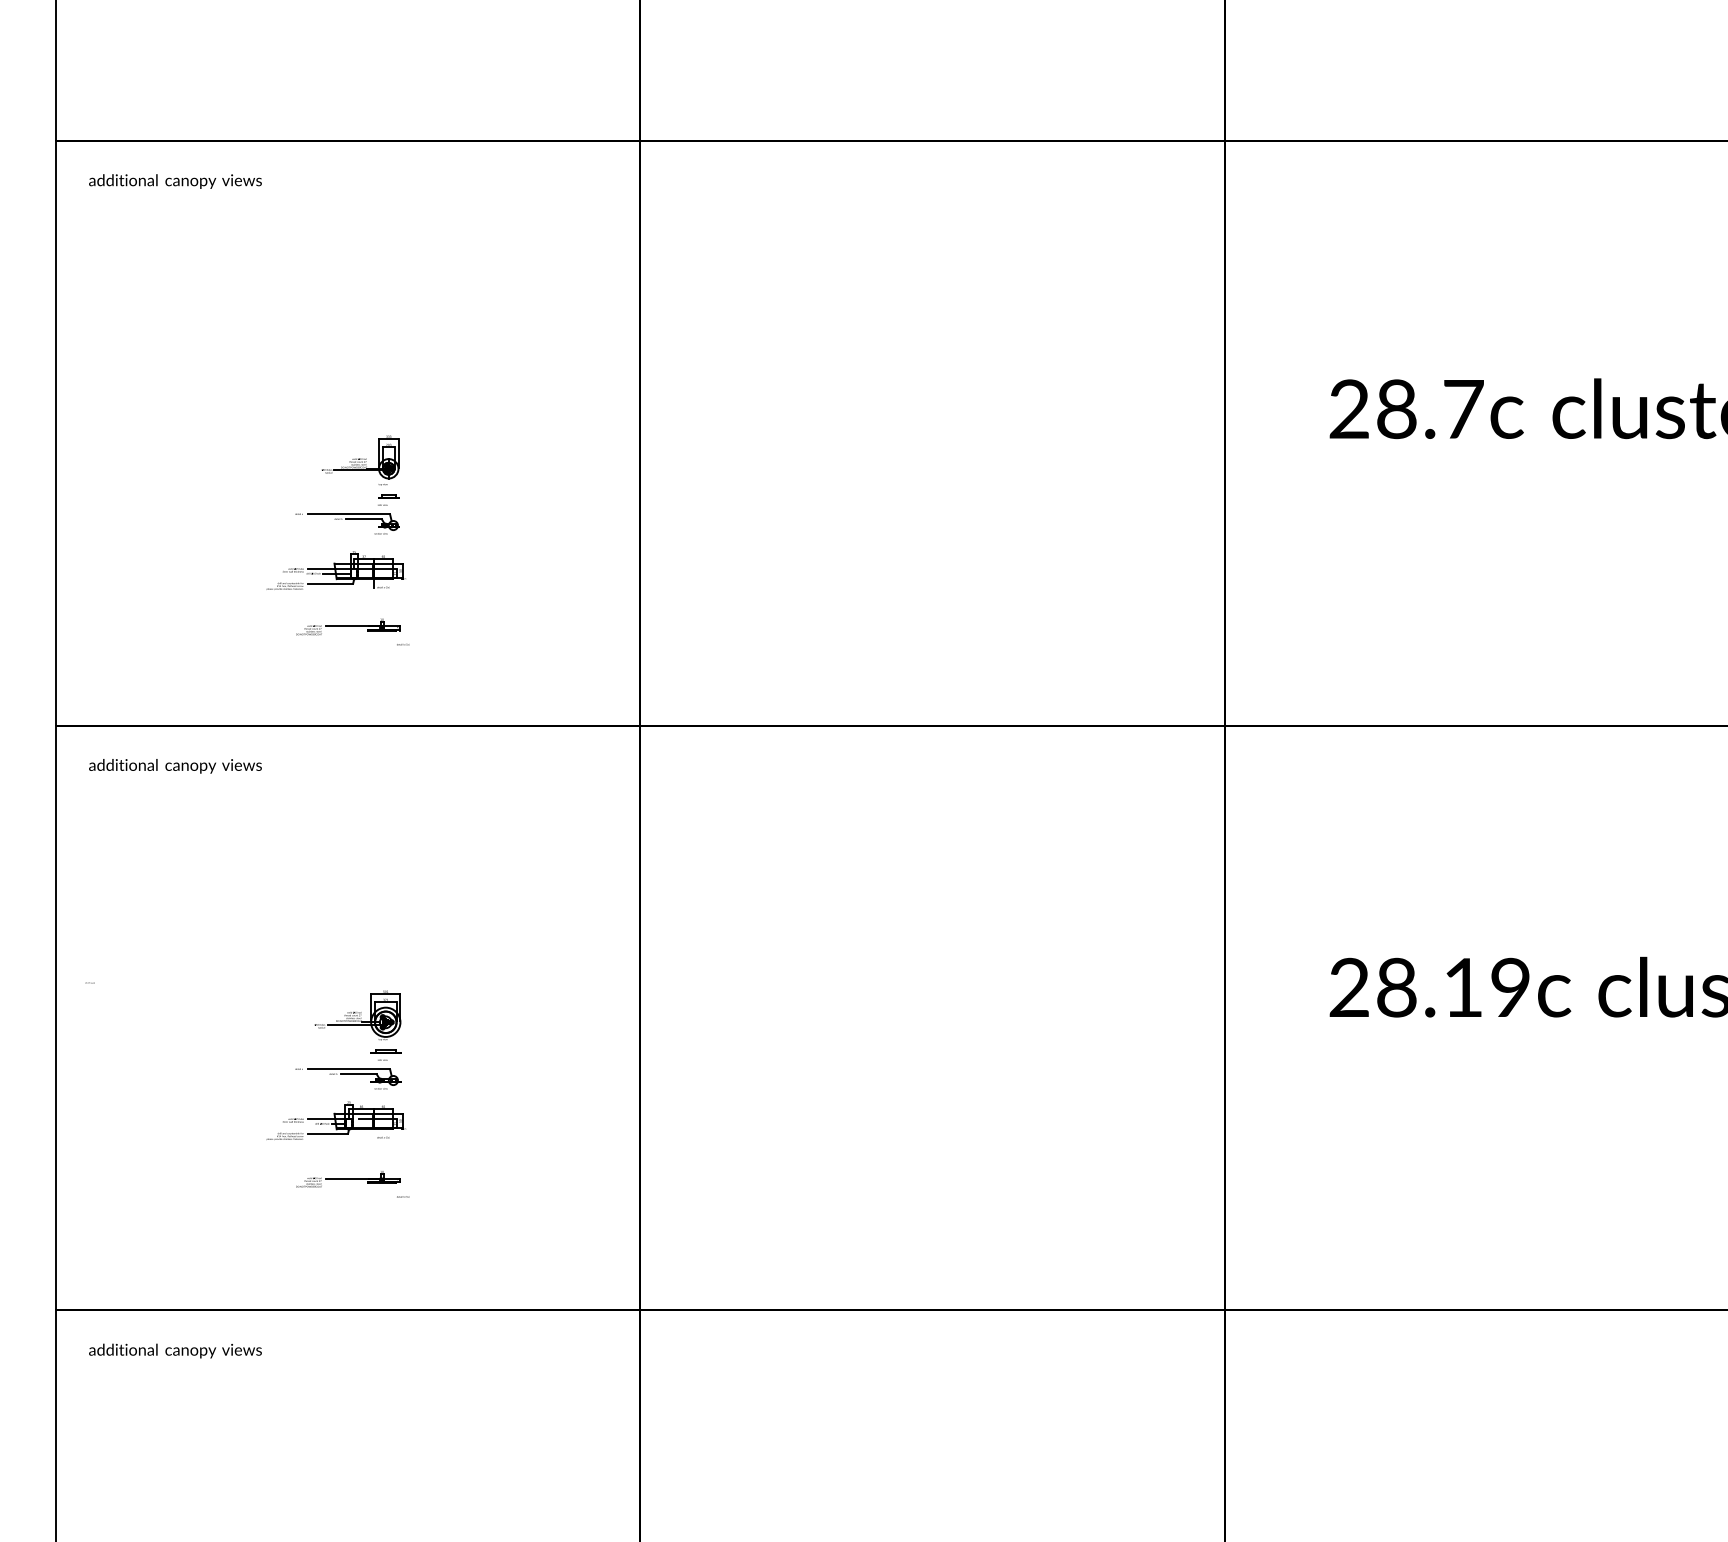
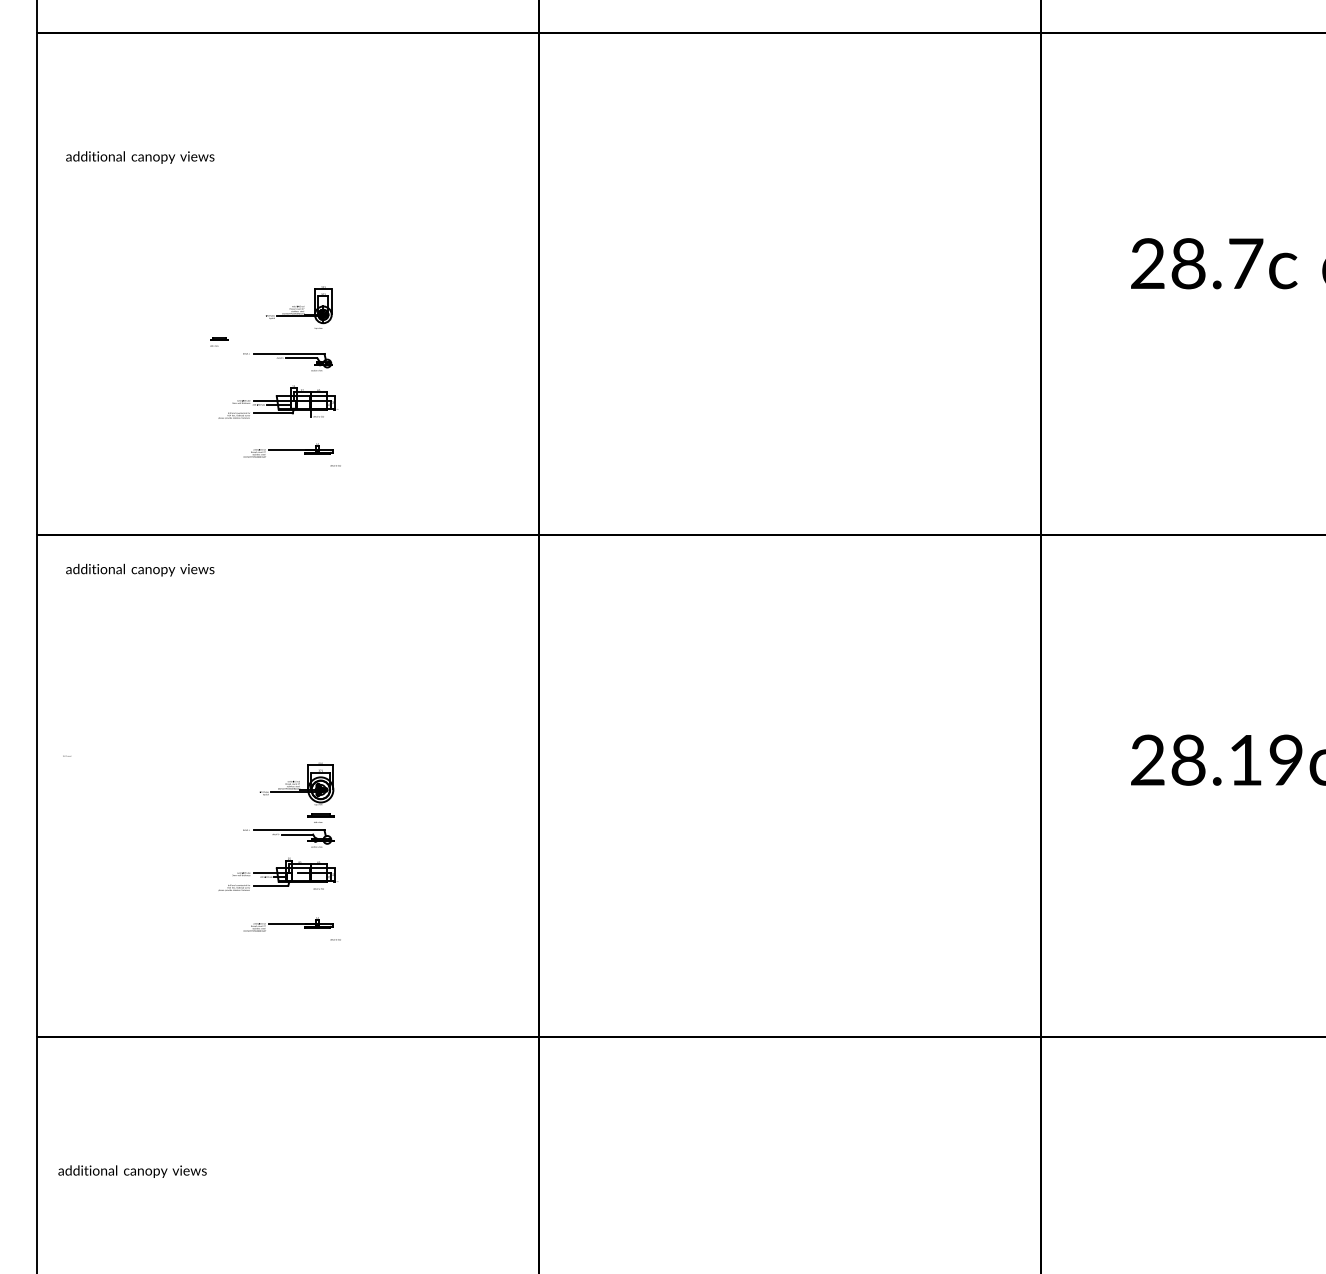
text: (175, 181) -> (140, 157), moved
part: (388, 499) -> (219, 341), moved
text: (175, 1350) -> (132, 1171), moved

